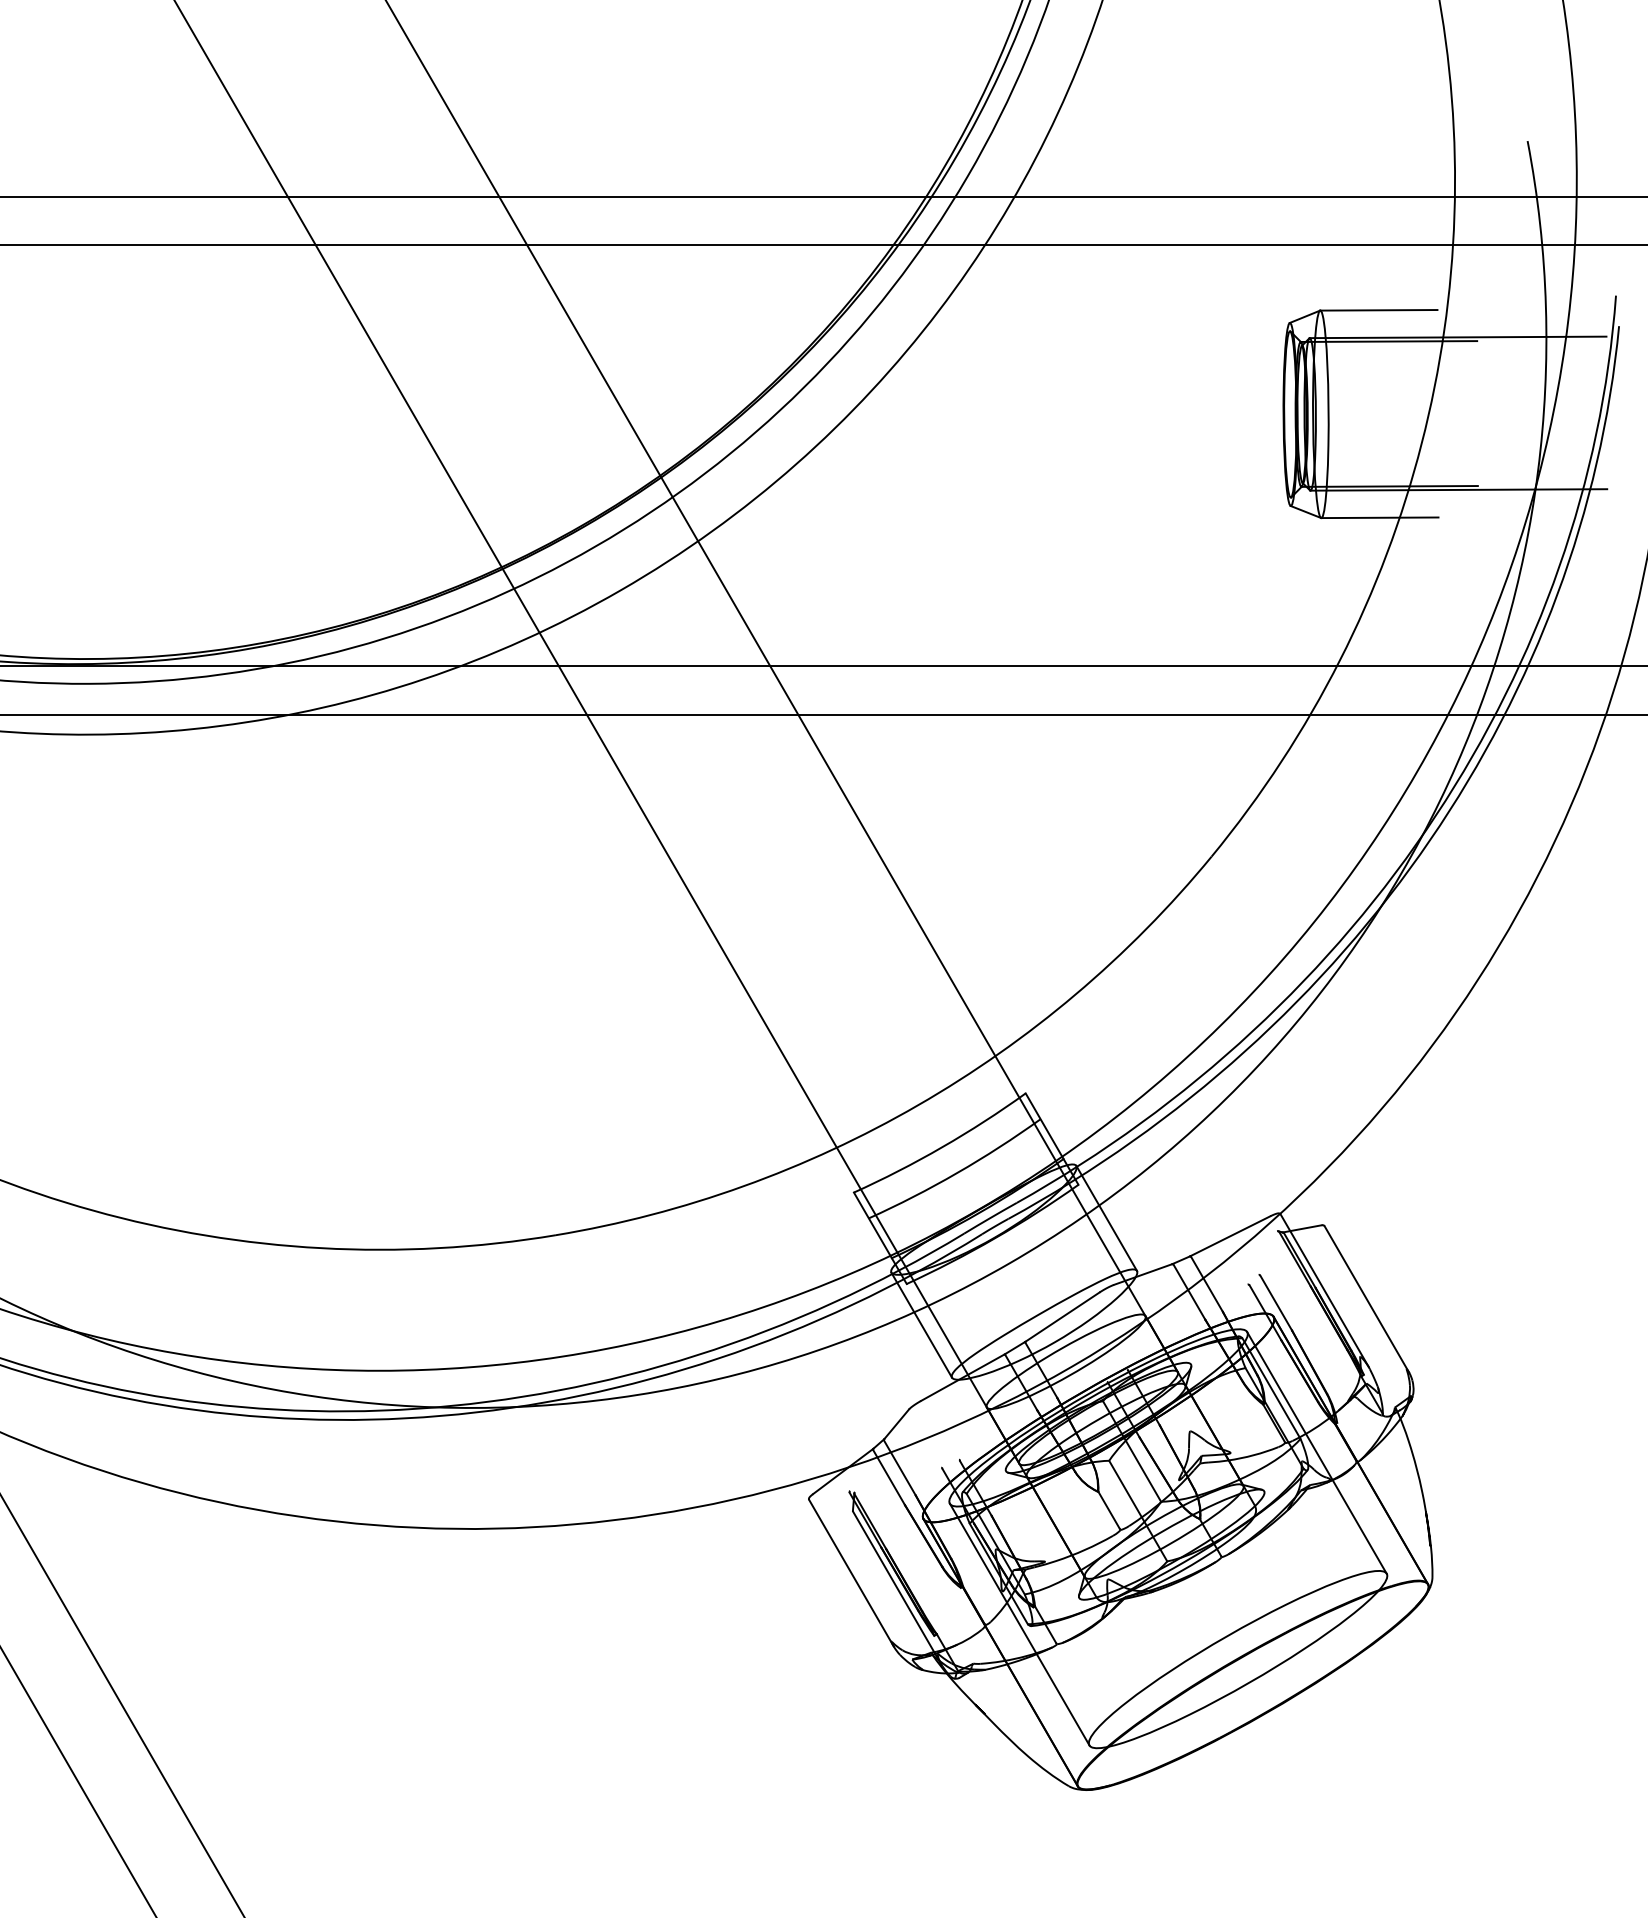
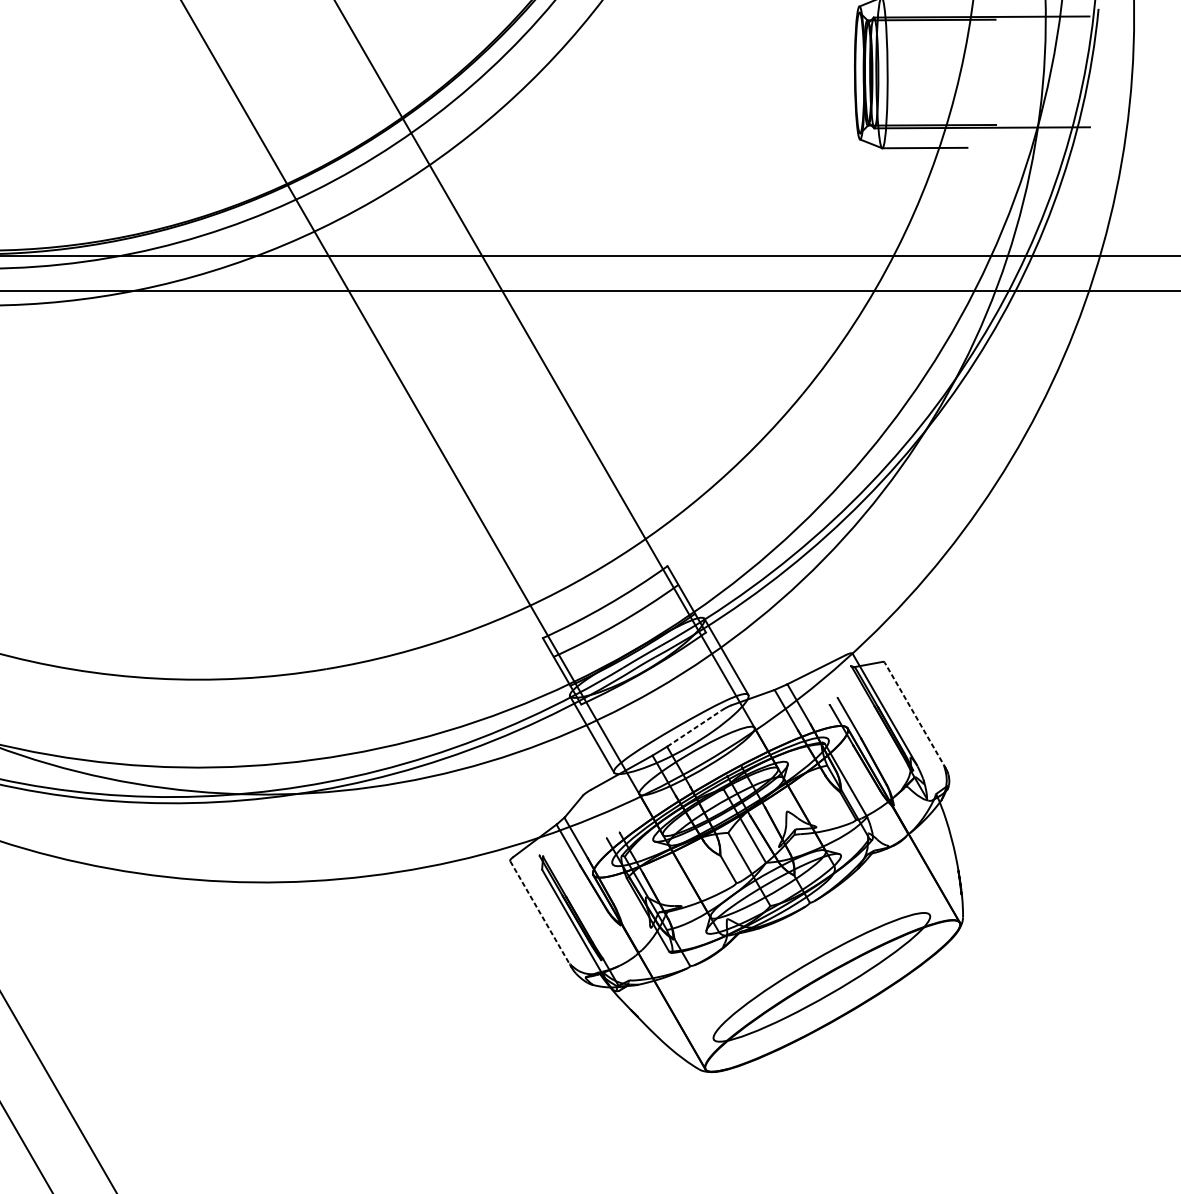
line: (1366, 1299) -> (915, 715), solid -> dashed
line: (1062, 1317) -> (694, 728), solid -> dashed
line: (1316, 1452) -> (878, 826), removed
line: (851, 1573) -> (541, 914), solid -> dashed
line: (1019, 1624) -> (663, 951), removed

